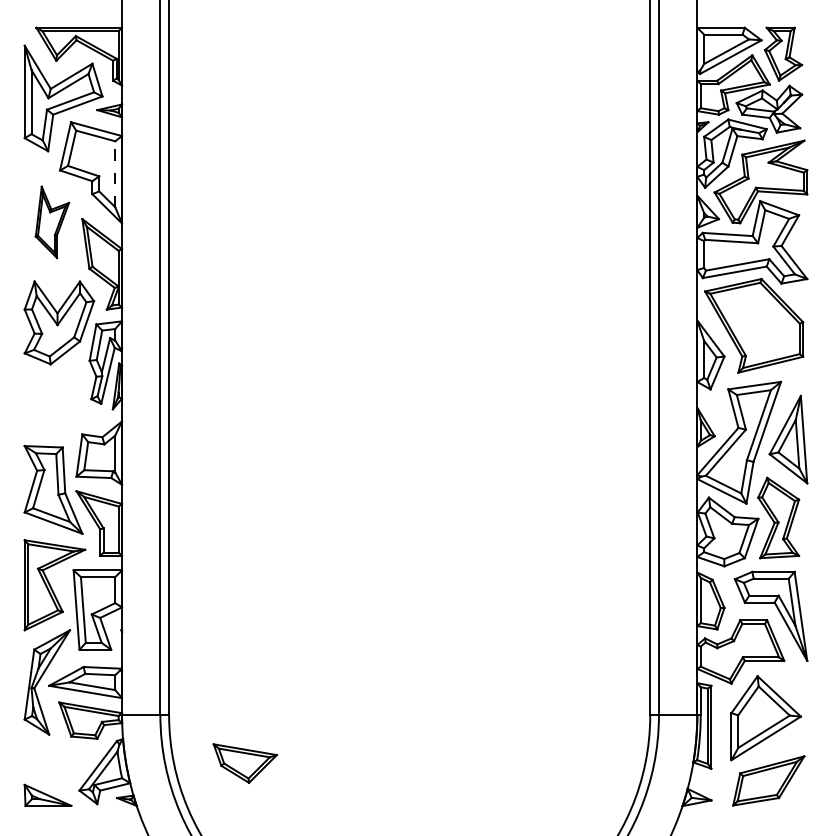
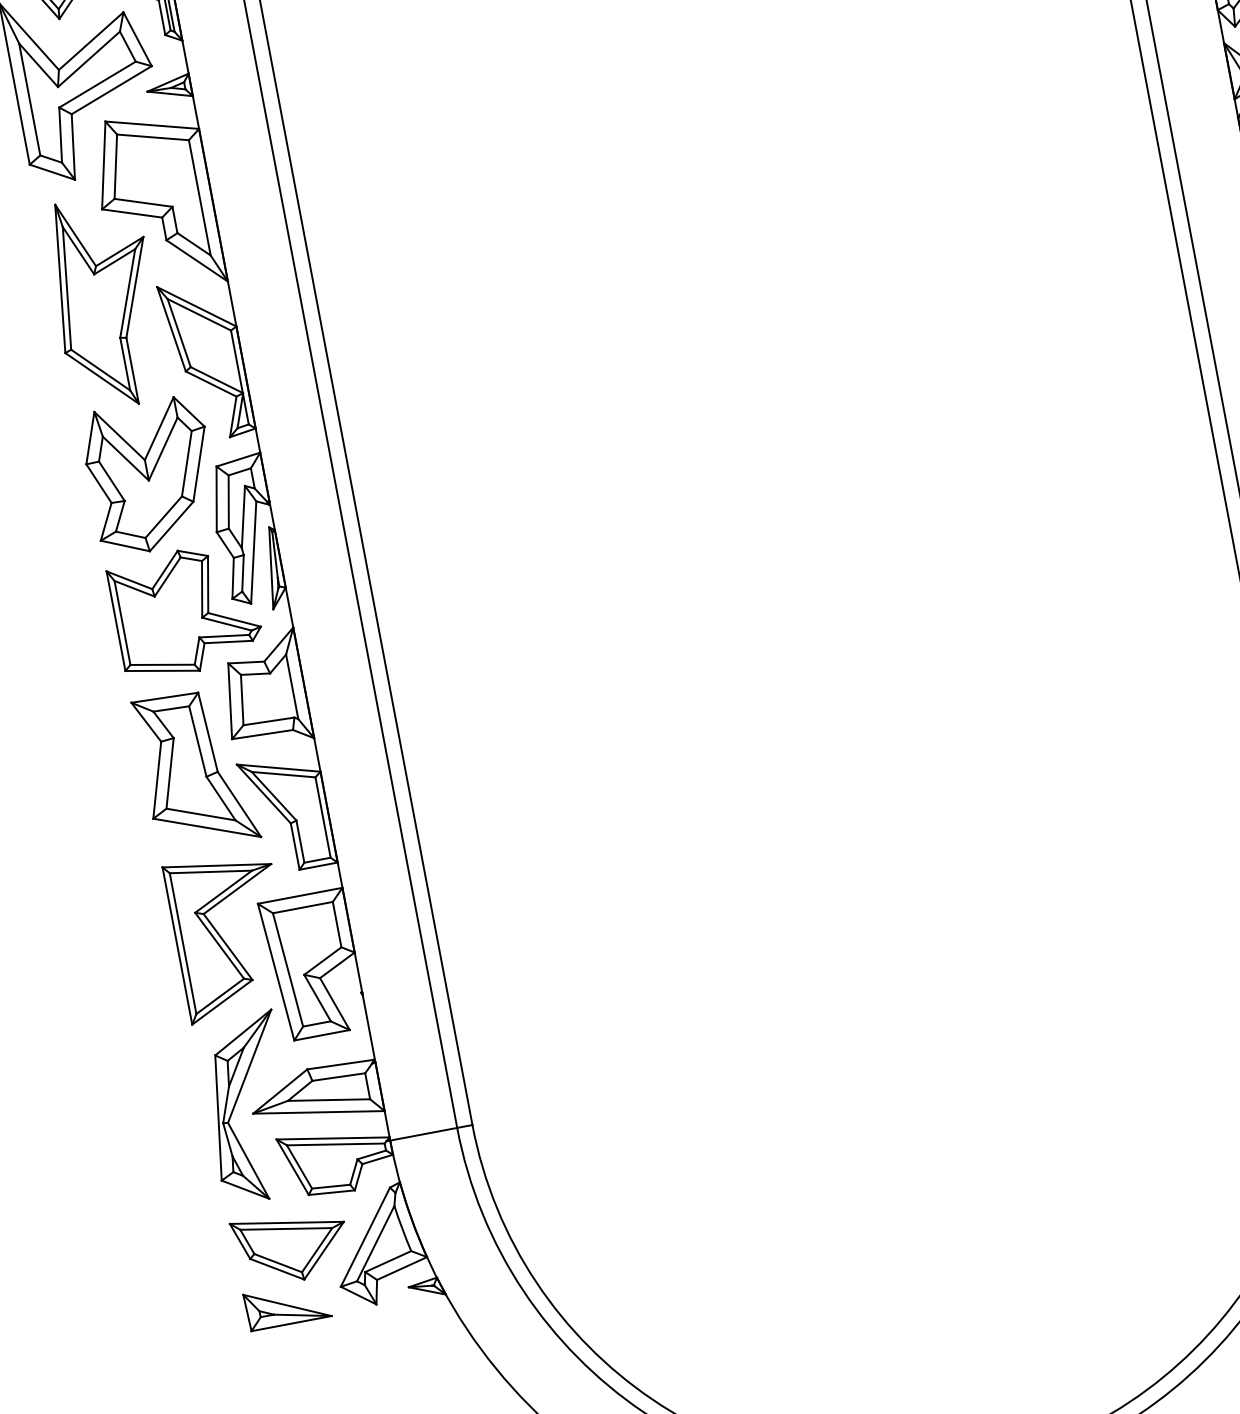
line: (115, 174) -> (200, 198), dashed -> solid
part: (52, 222) -> (106, 302), size x1.67
part: (64, 400) -> (185, 609), added
part: (244, 763) -> (289, 1247), moved

